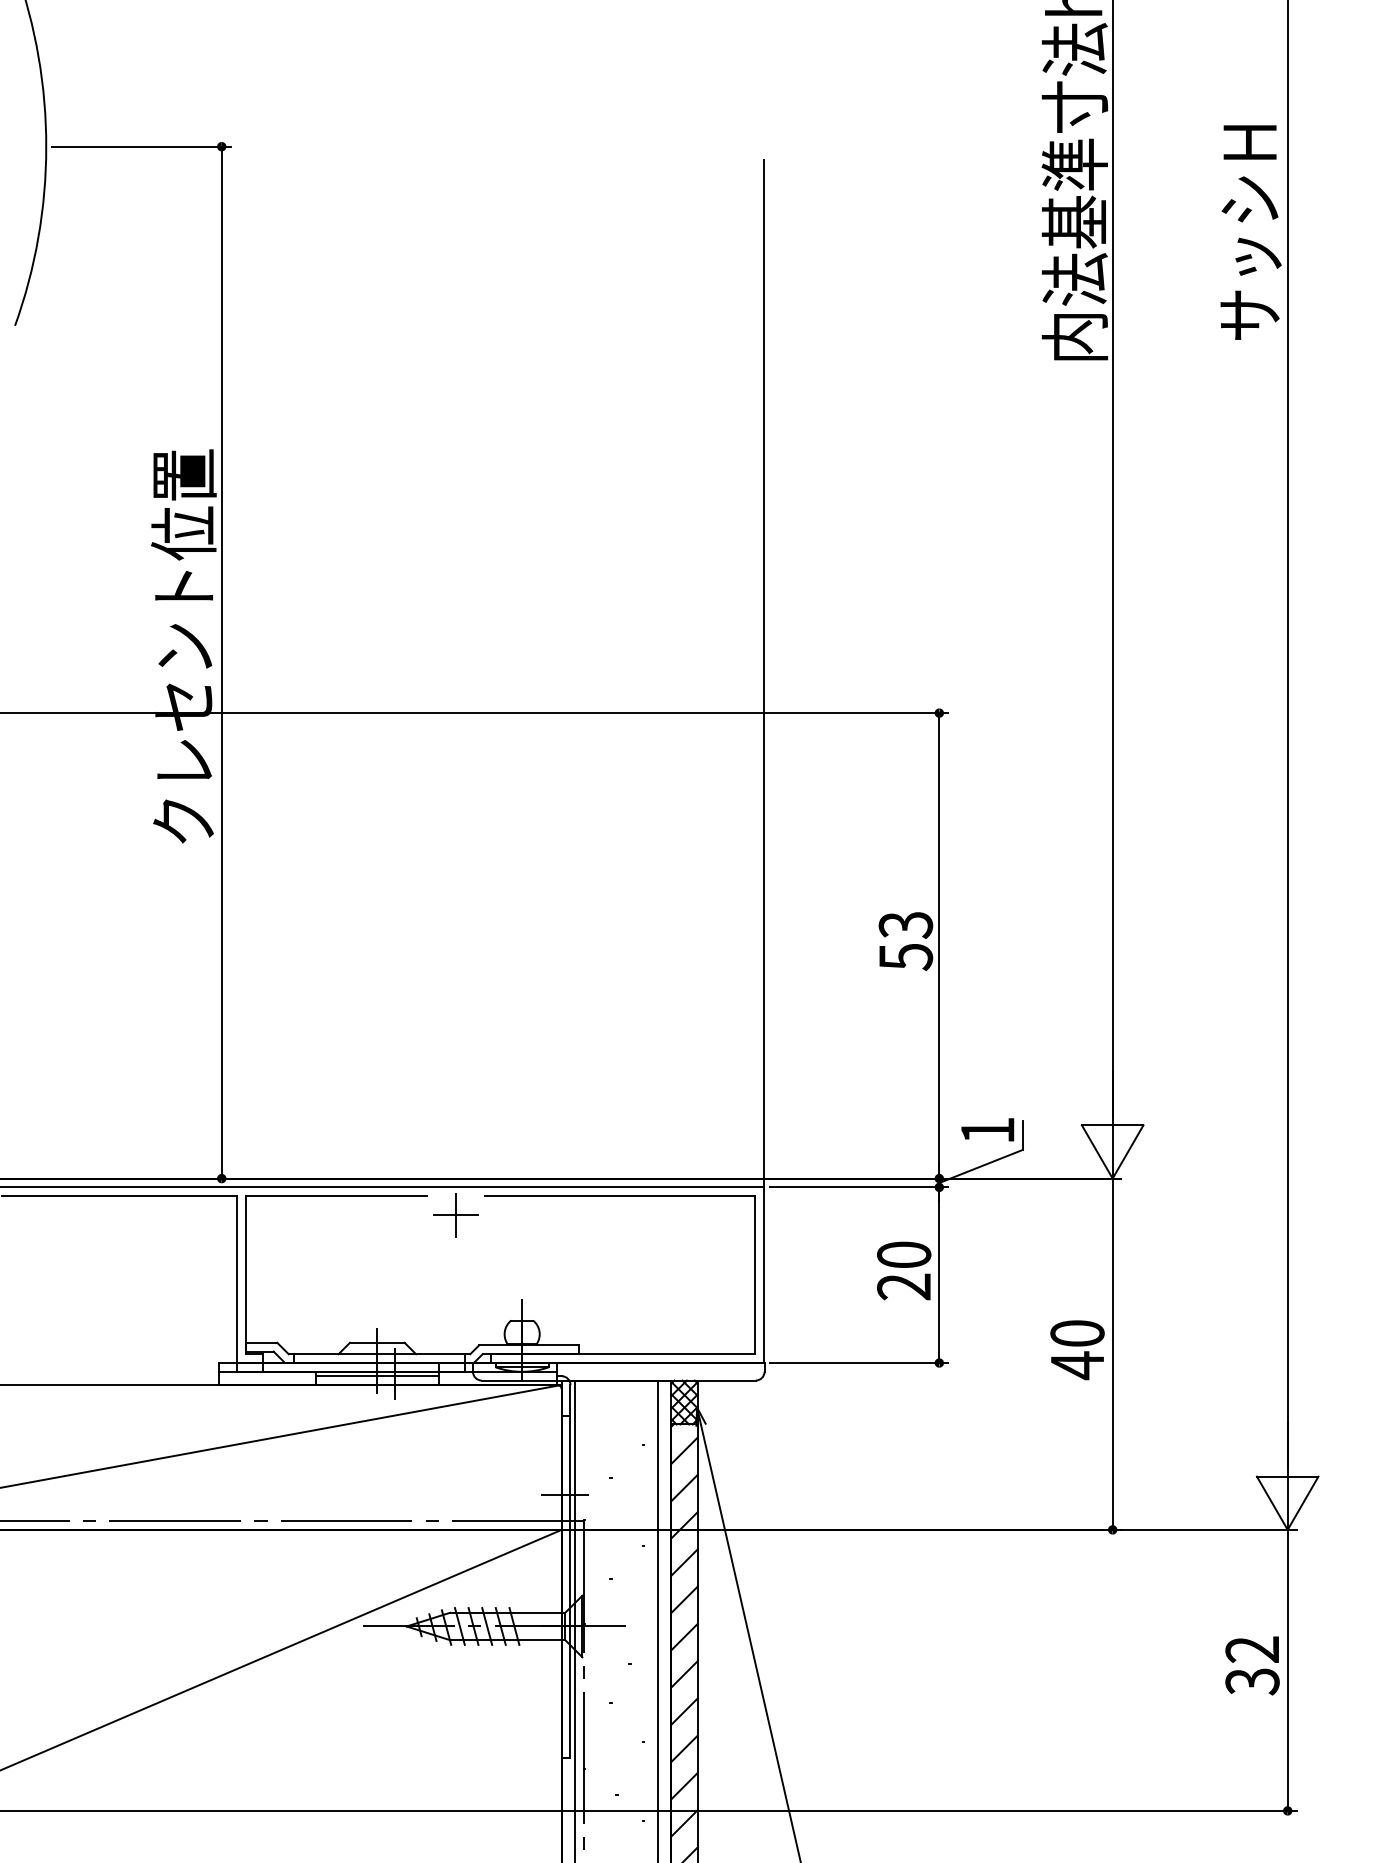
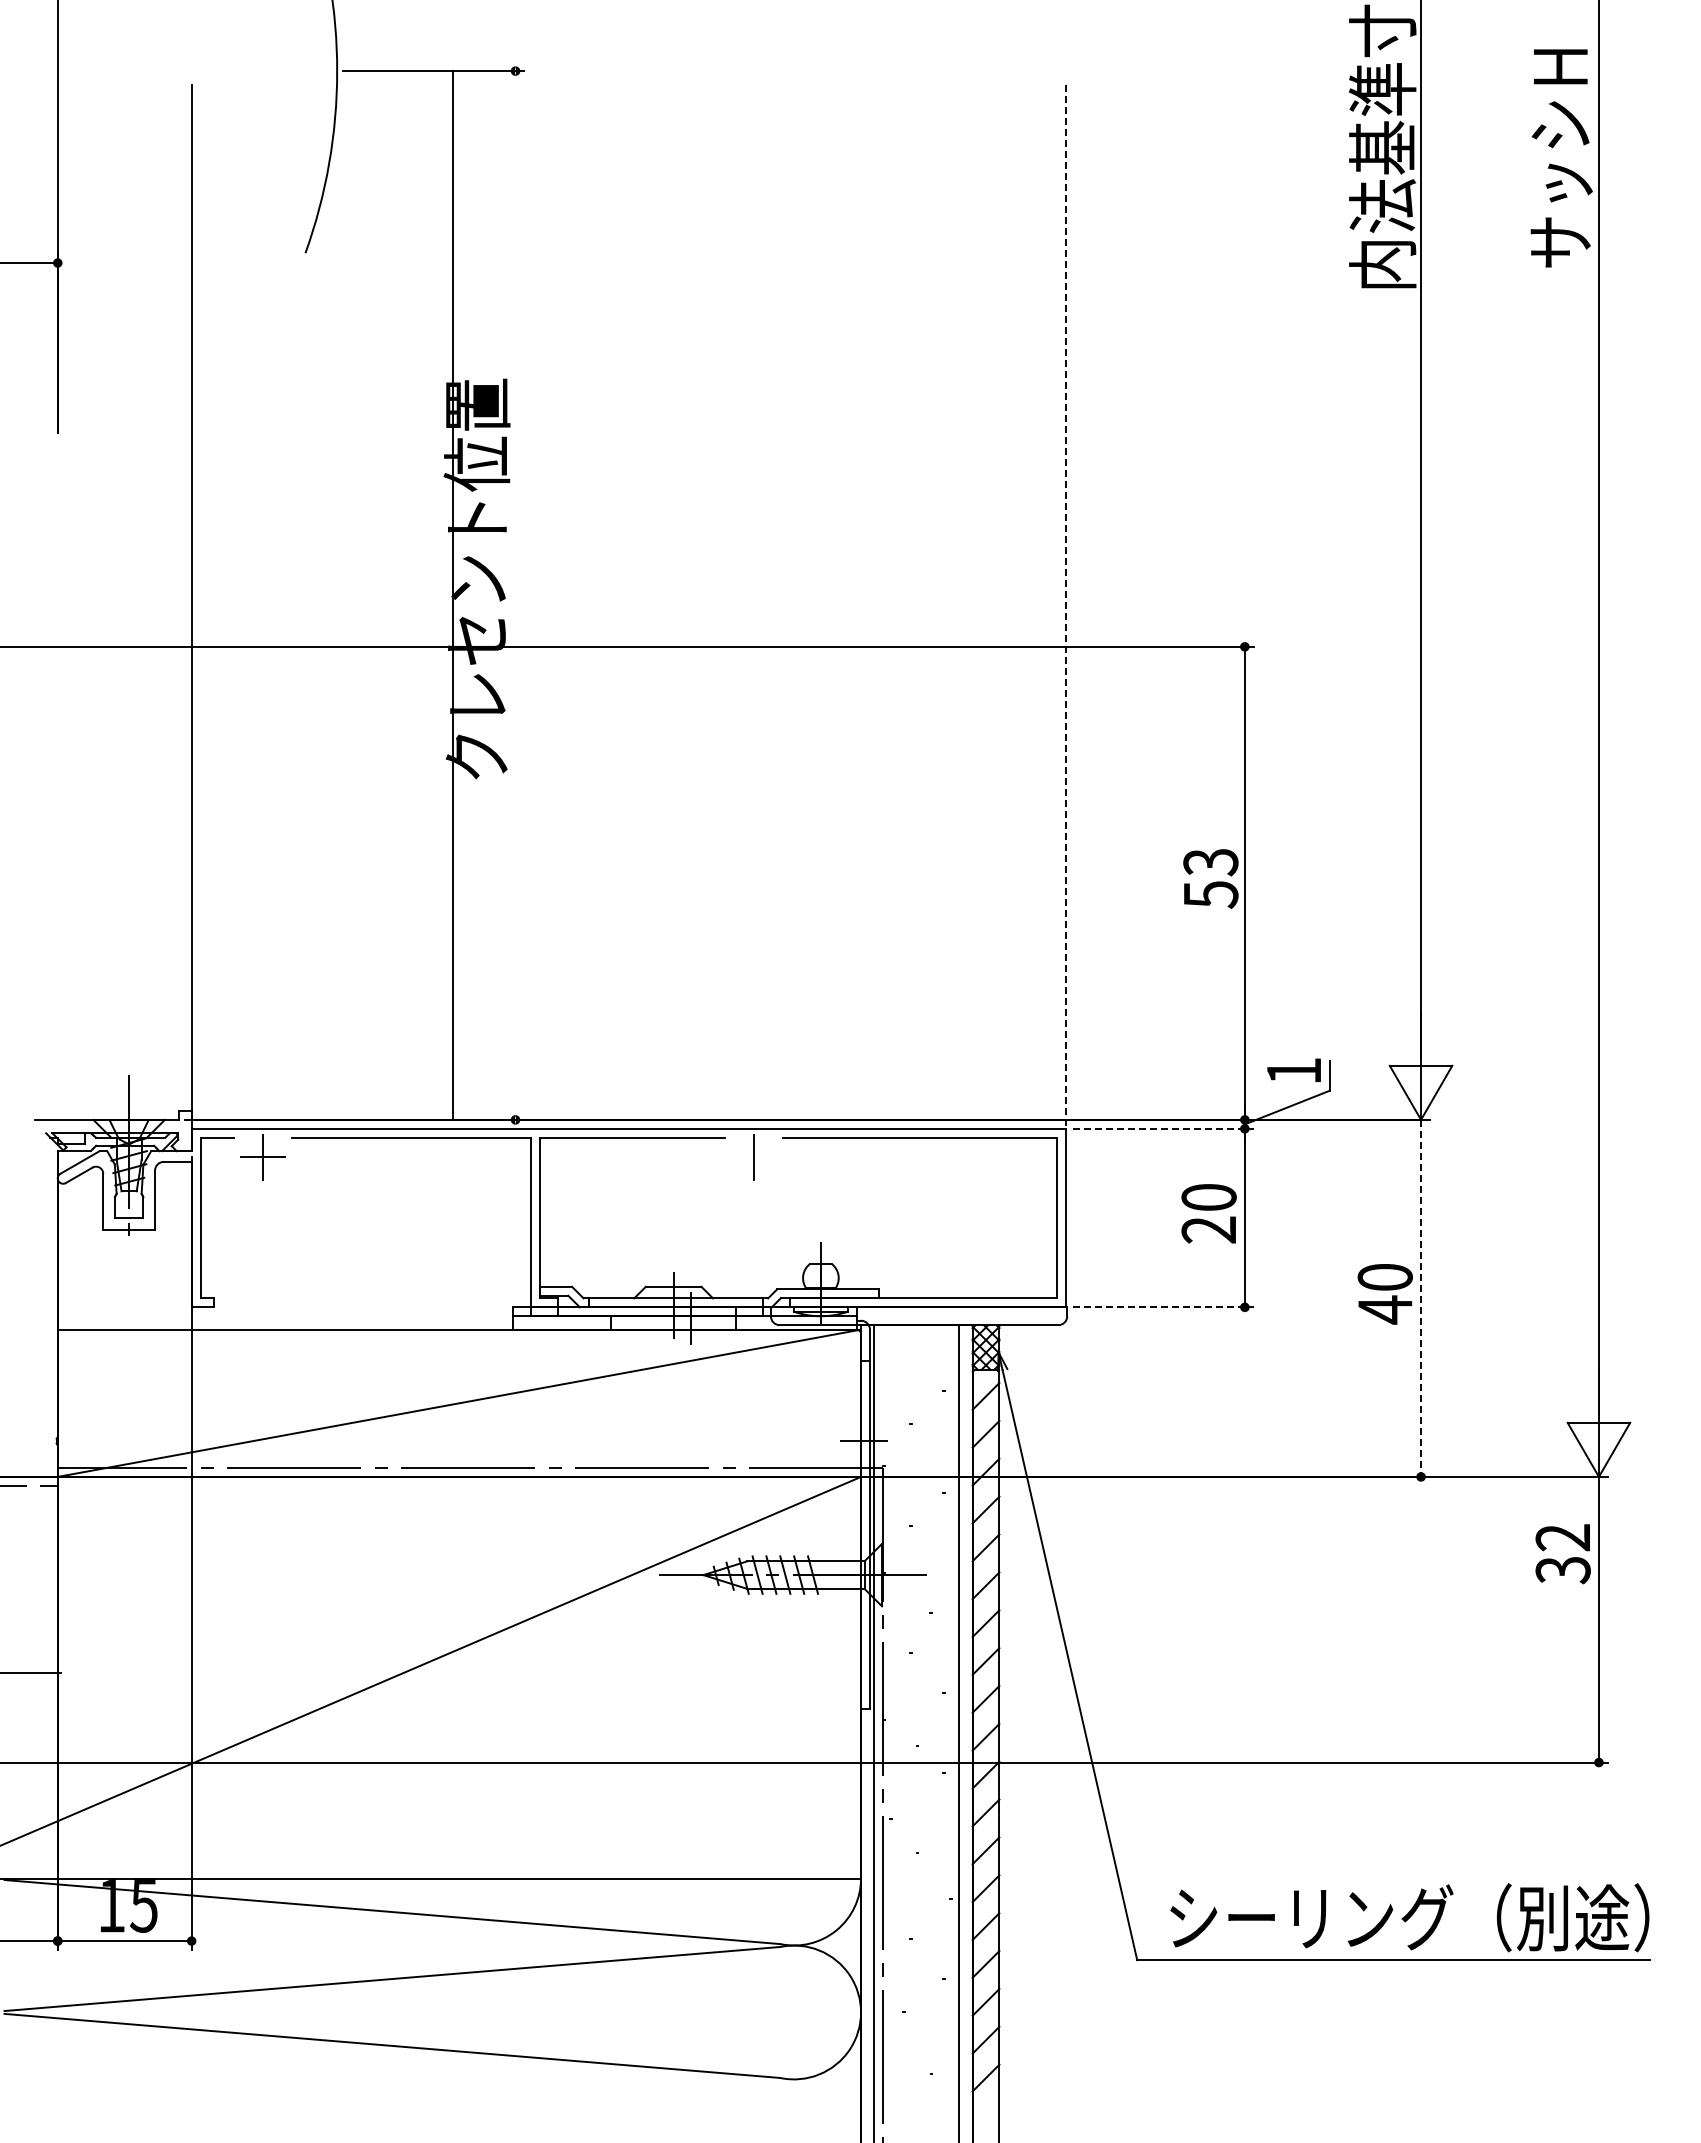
line: (221, 662) -> (452, 595), moved
line: (763, 675) -> (1066, 608), solid -> dashed
line: (859, 1187) -> (1163, 1128), solid -> dashed
line: (455, 1215) -> (753, 1157), removed
line: (1113, 1354) -> (1421, 1298), solid -> dashed
line: (859, 1363) -> (1163, 1307), solid -> dashed
line: (377, 1375) -> (673, 1320), removed
text: (1251, 1666) -> (1562, 1554), moved

